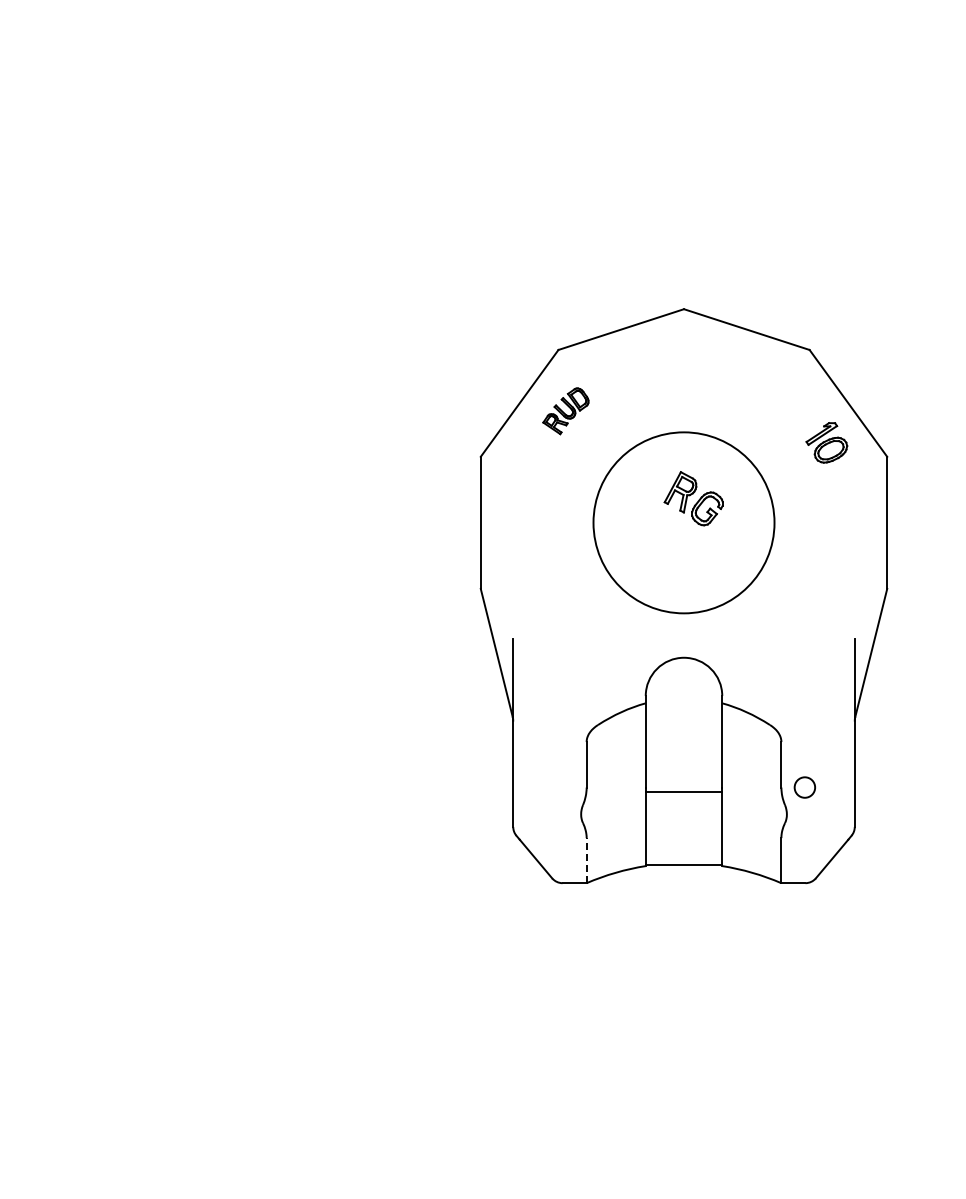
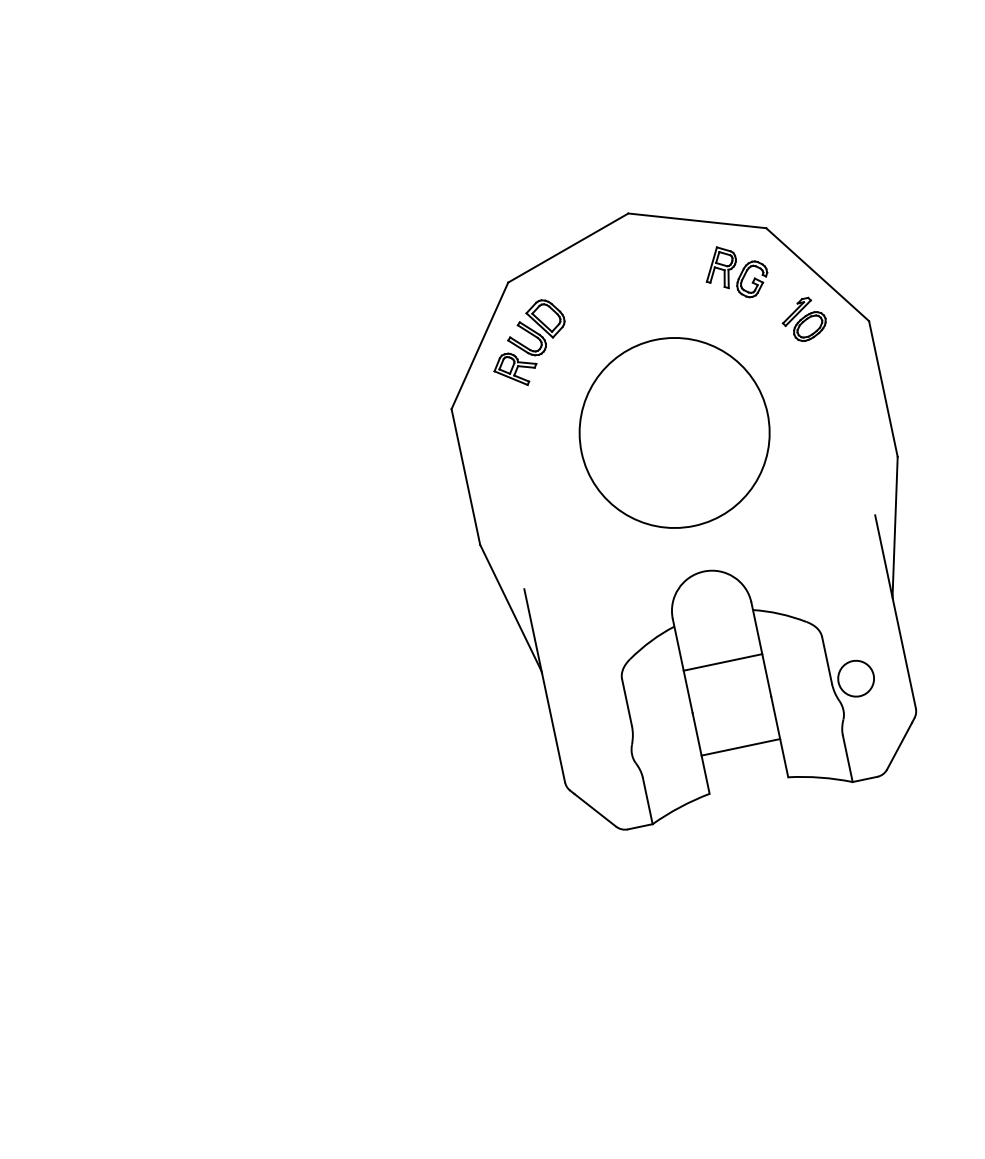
part: (565, 411) -> (528, 344), size x1.67
part: (693, 498) -> (735, 271), moved
circle: (804, 787) -> (855, 678), size x1.67
line: (683, 792) -> (722, 662), moved
line: (586, 860) -> (647, 800), dashed -> solid
line: (683, 864) -> (740, 747), moved

